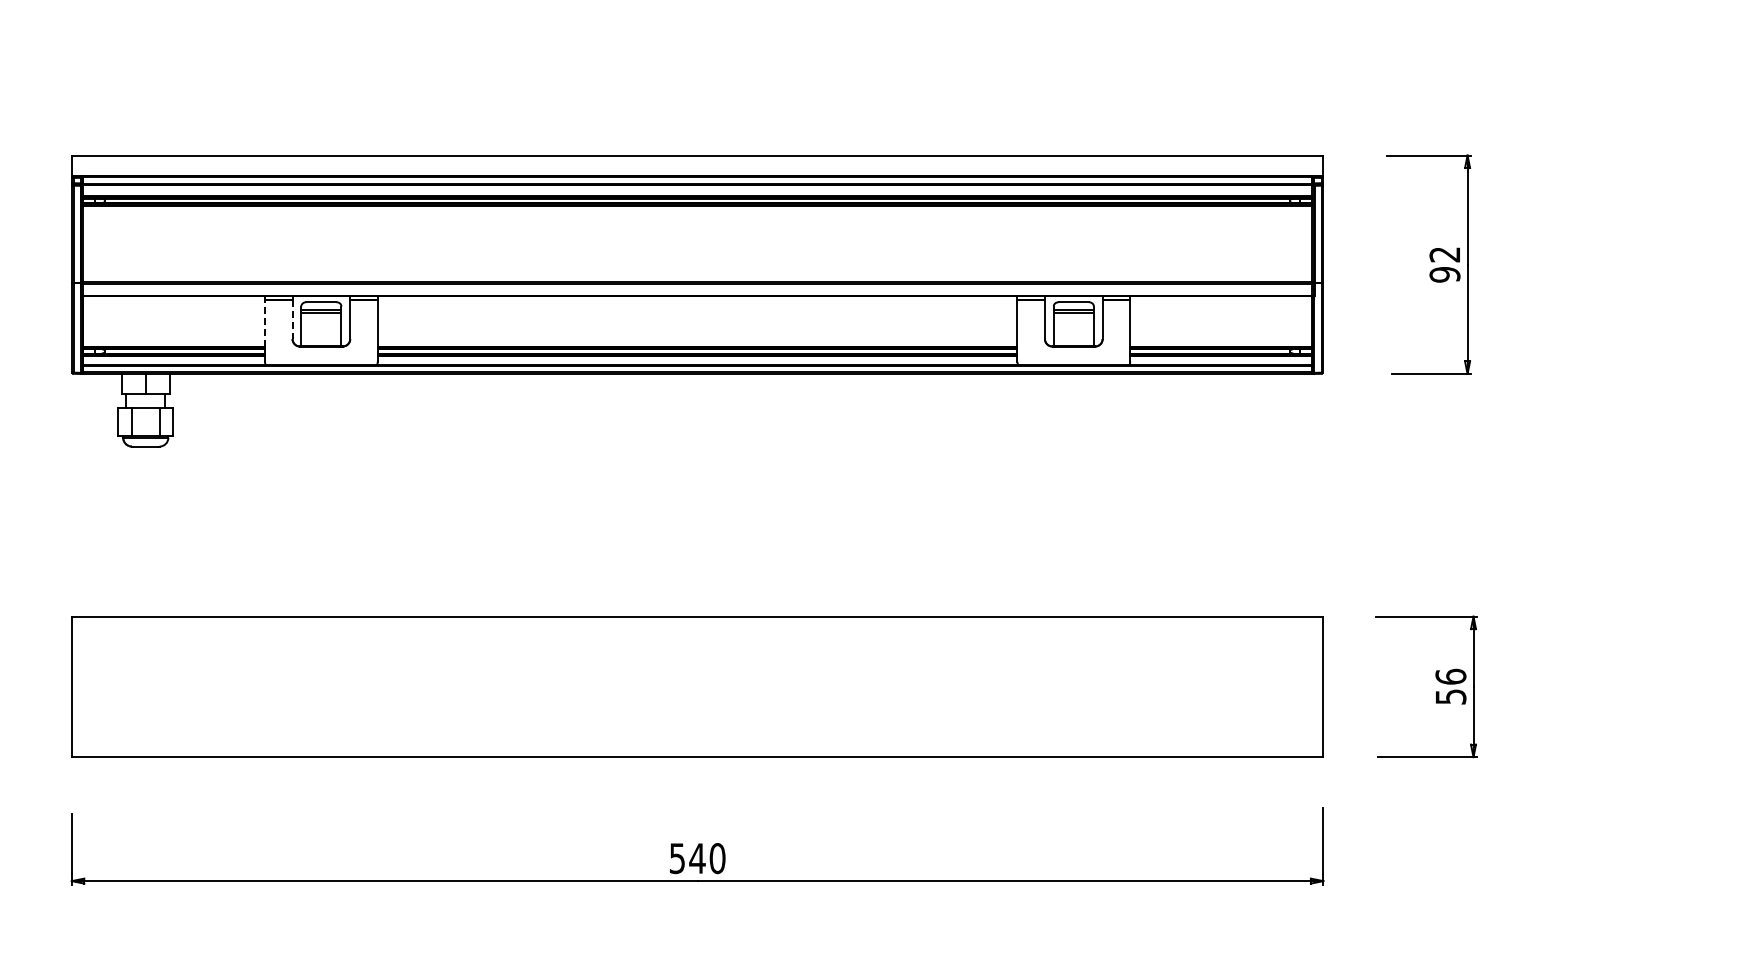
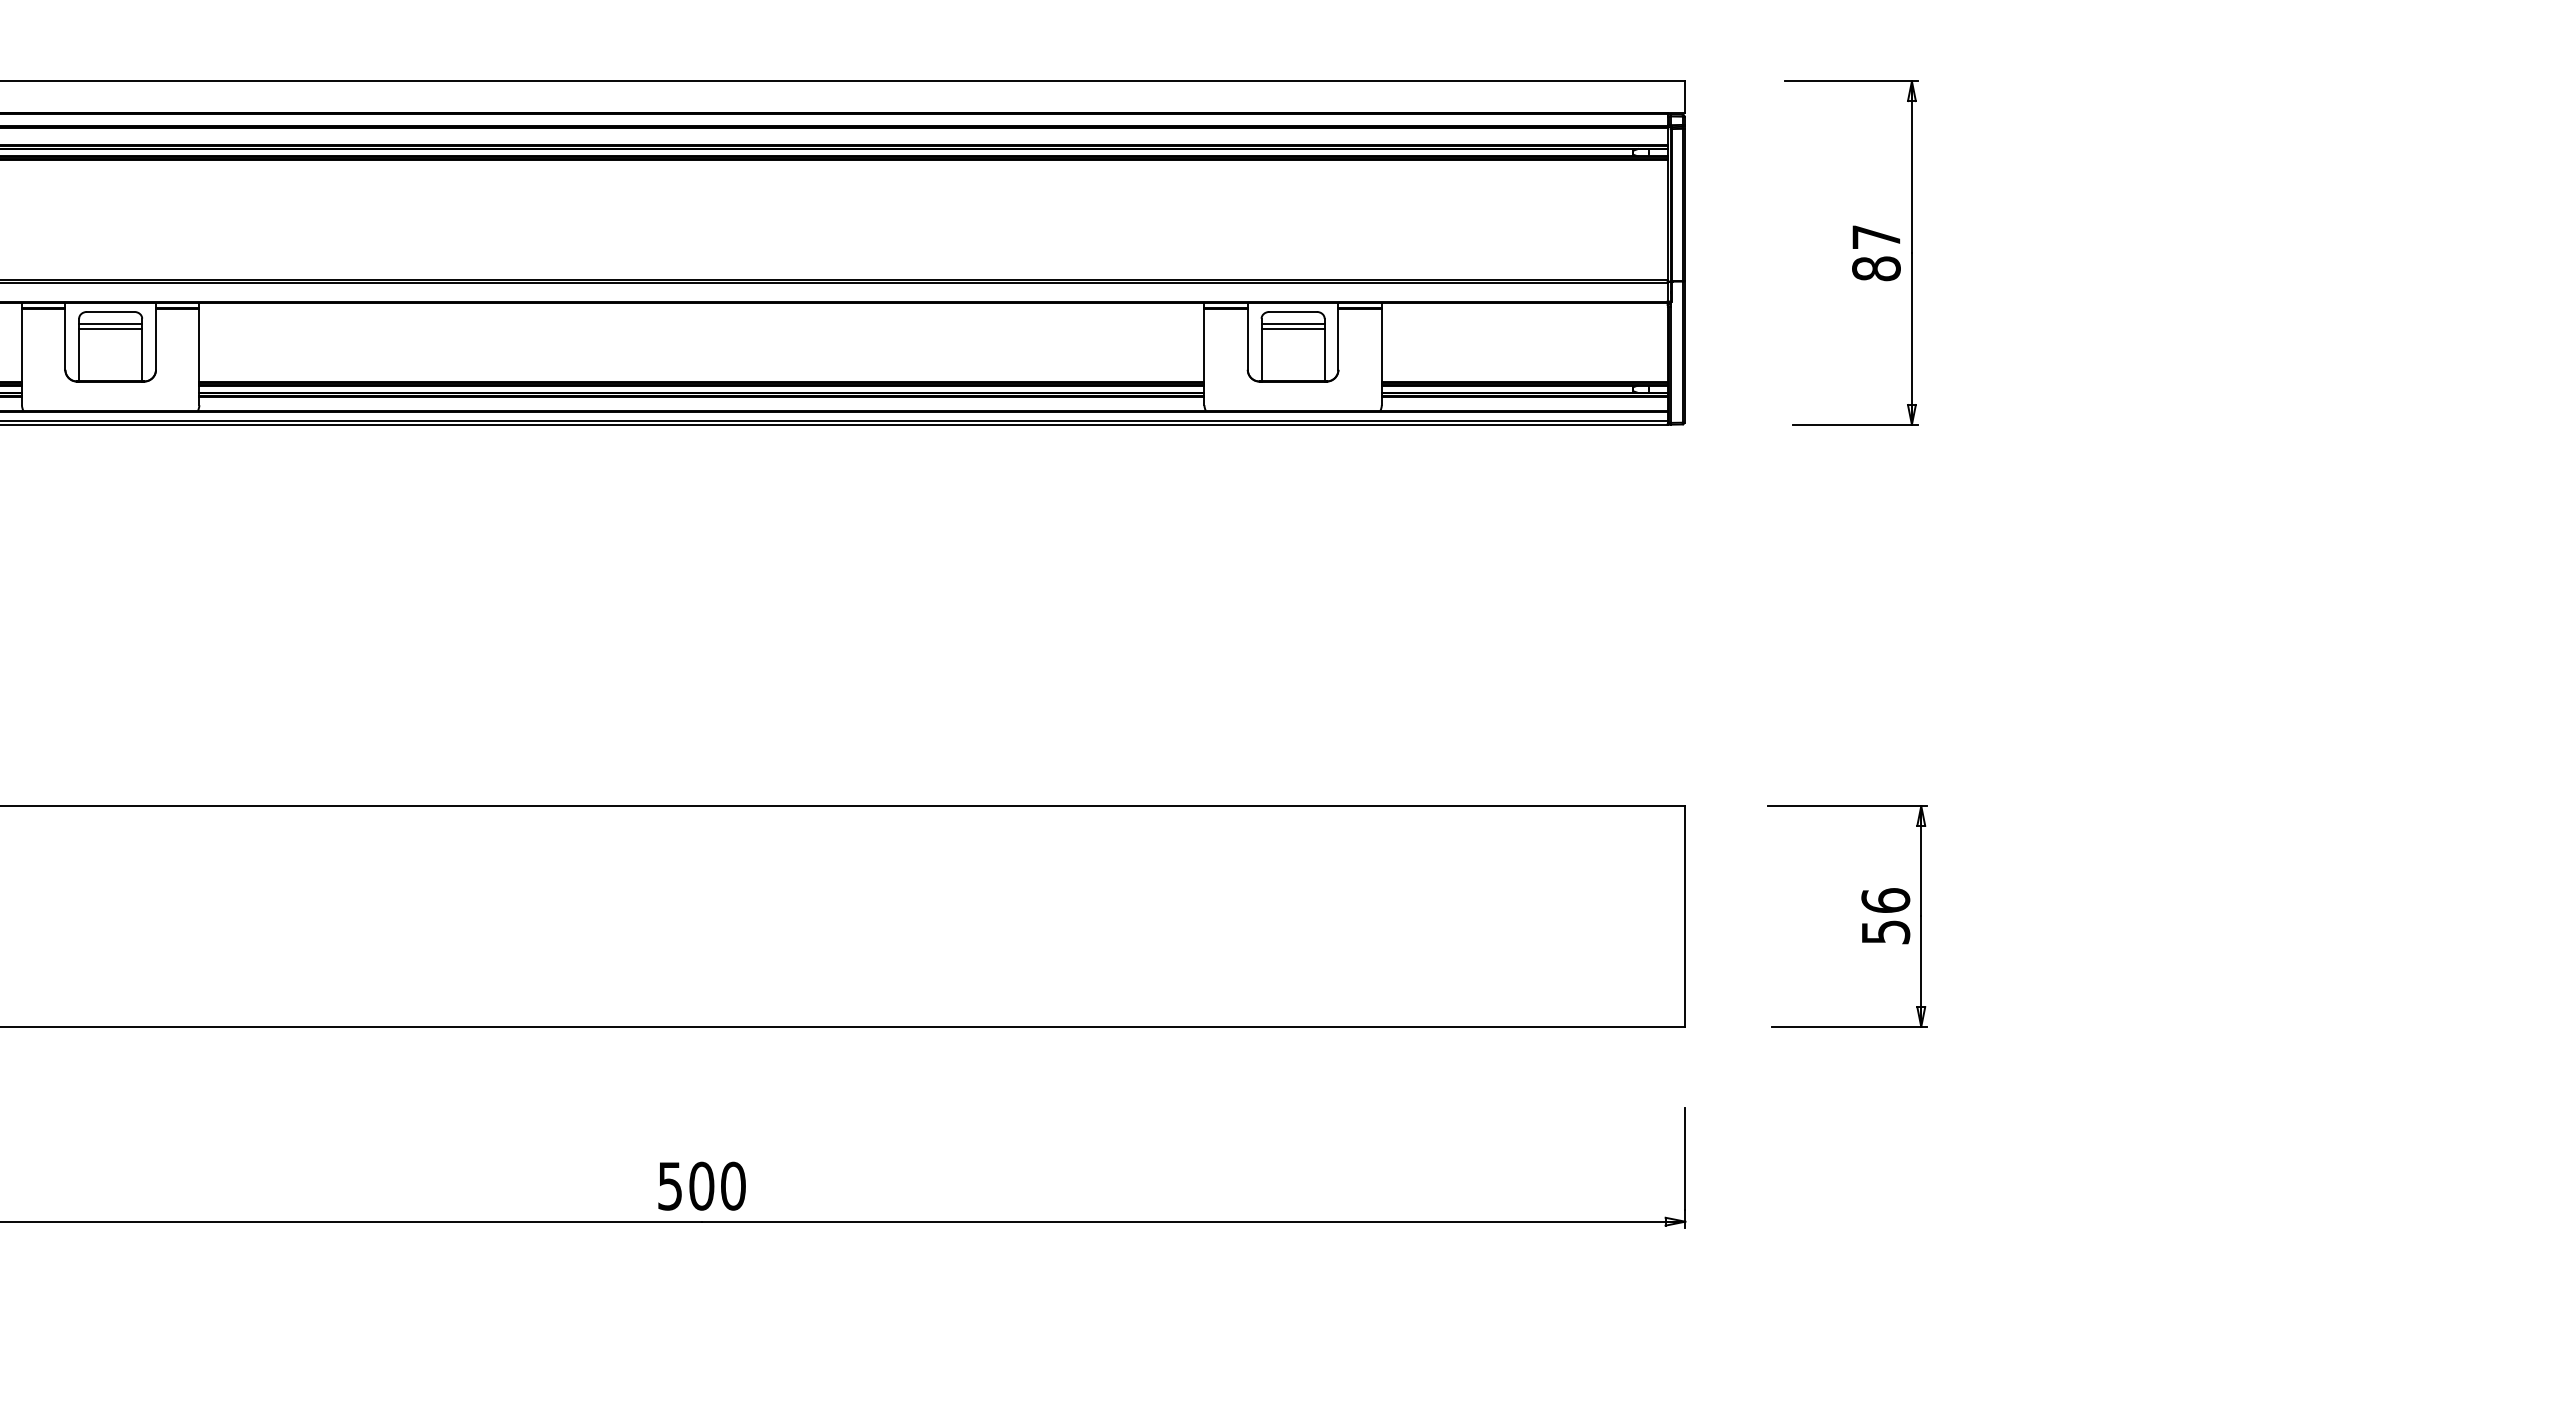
text: (1444, 264) -> (1875, 252), 92 -> 87
line: (292, 320) -> (65, 340), dashed -> solid
line: (264, 323) -> (21, 345), dashed -> solid
text: (697, 858) -> (701, 1186), 540 -> 500

